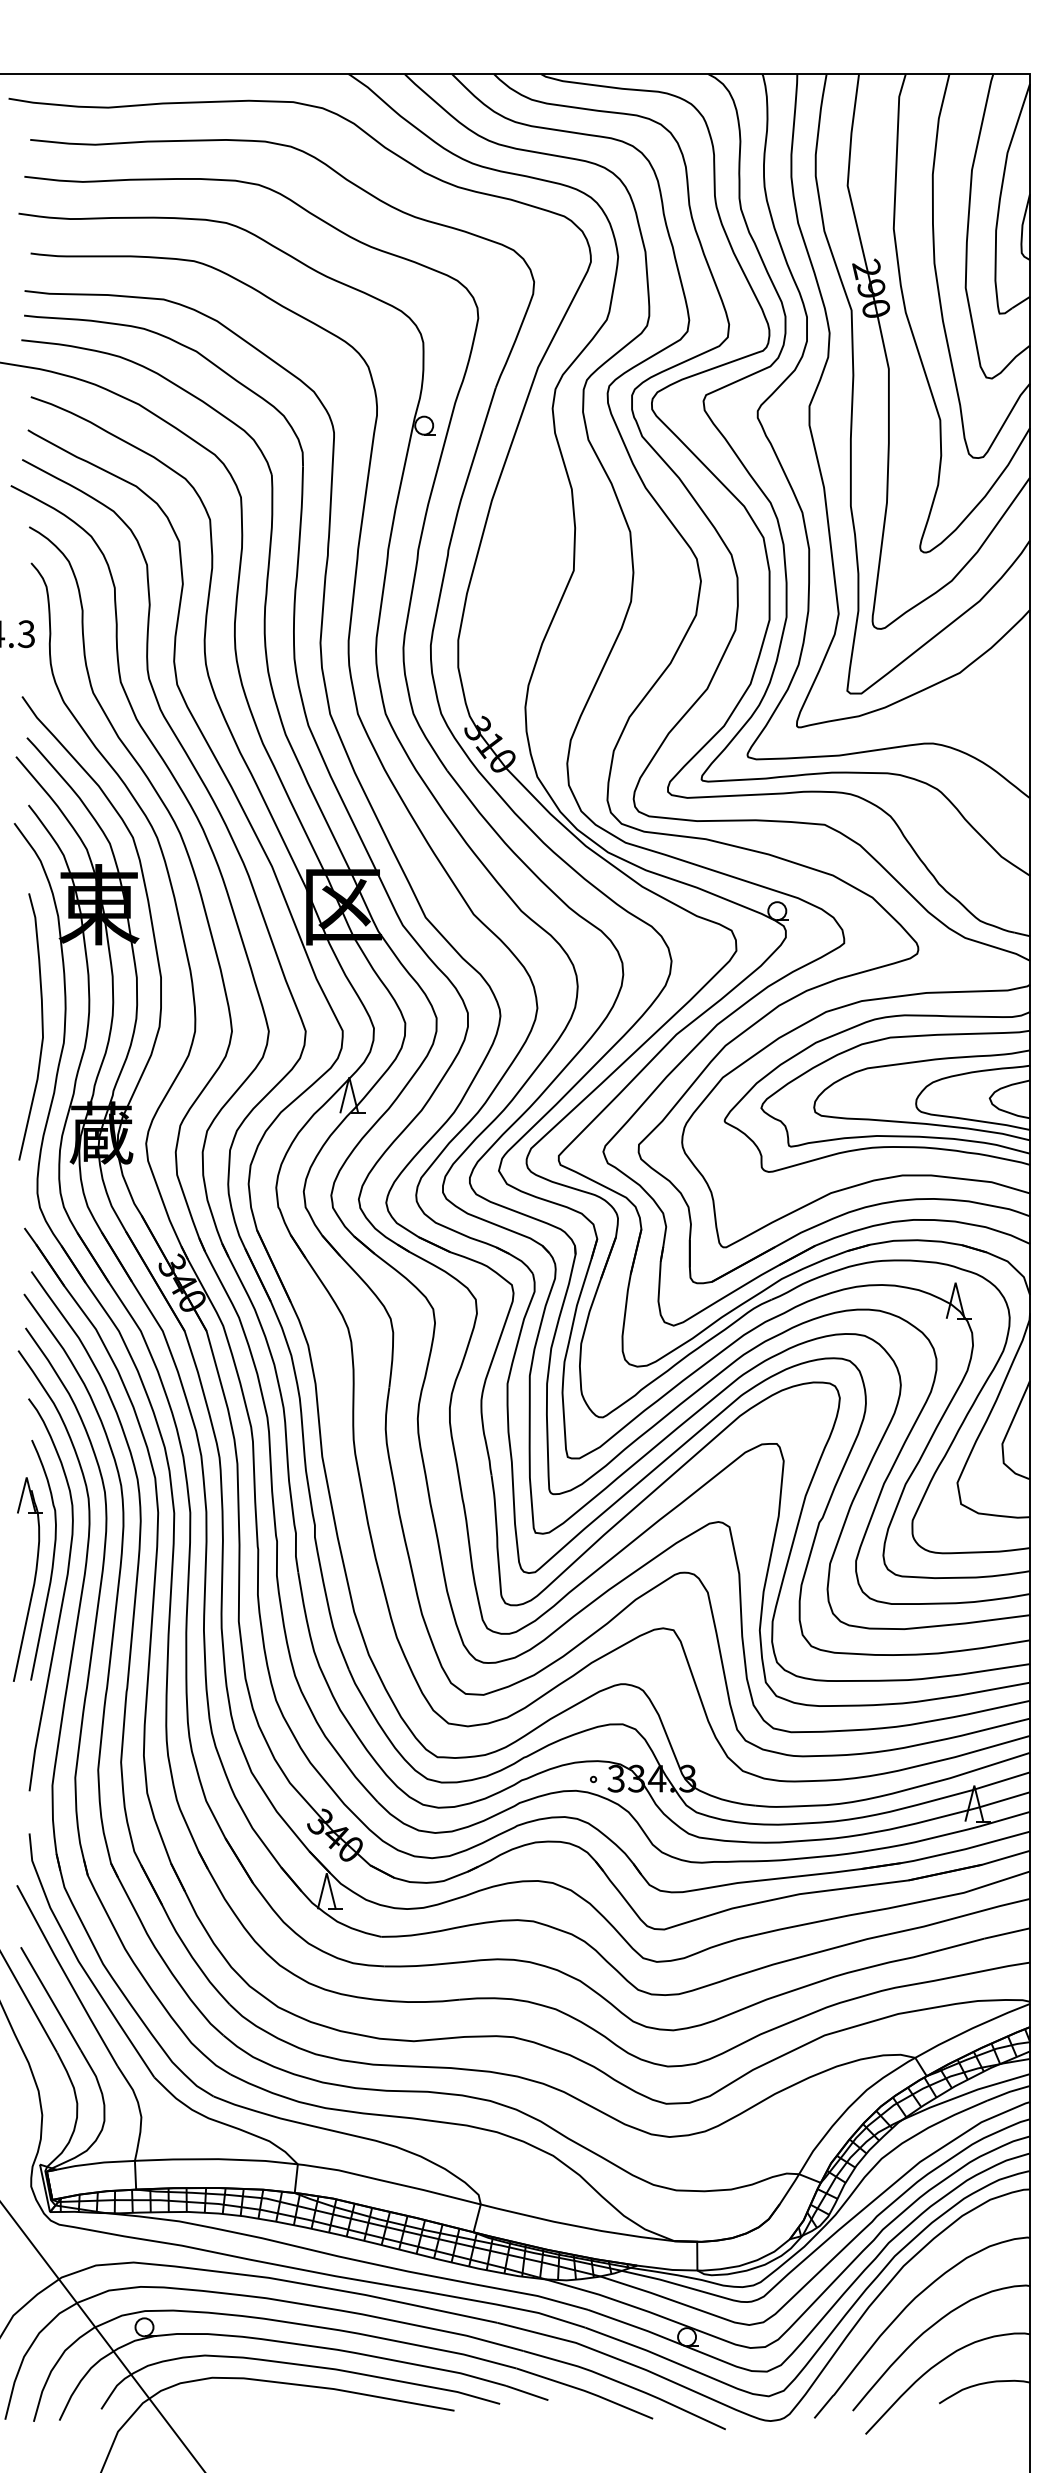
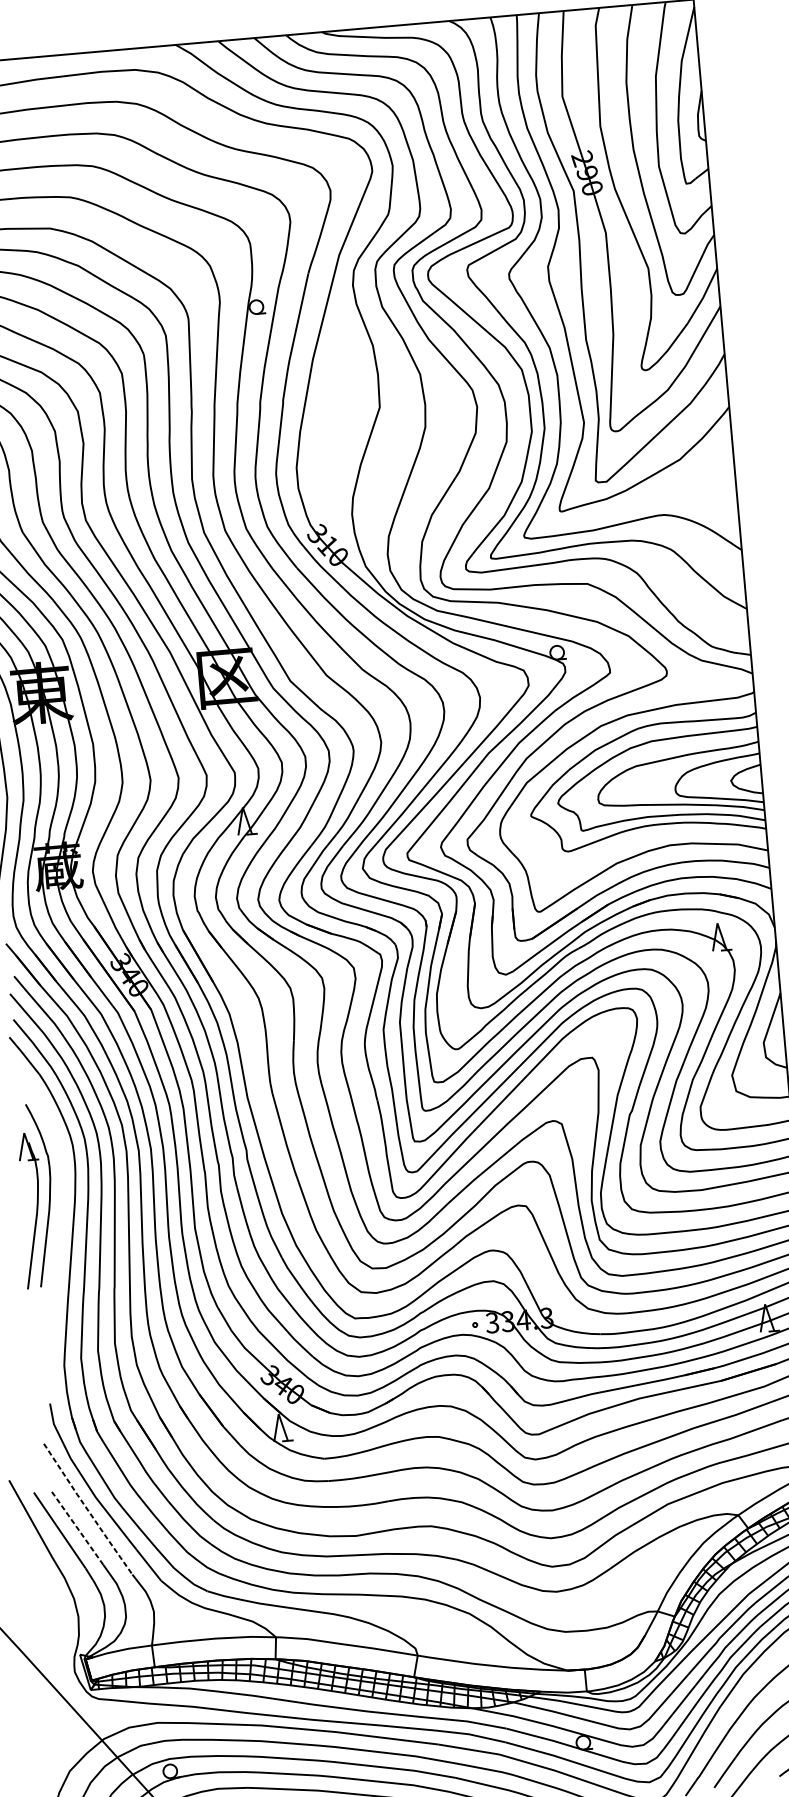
curve: (62, 1595) -> (59, 1220), removed
line: (66, 1976) -> (87, 1509), solid -> dashed
line: (50, 1998) -> (76, 1527), solid -> dashed

